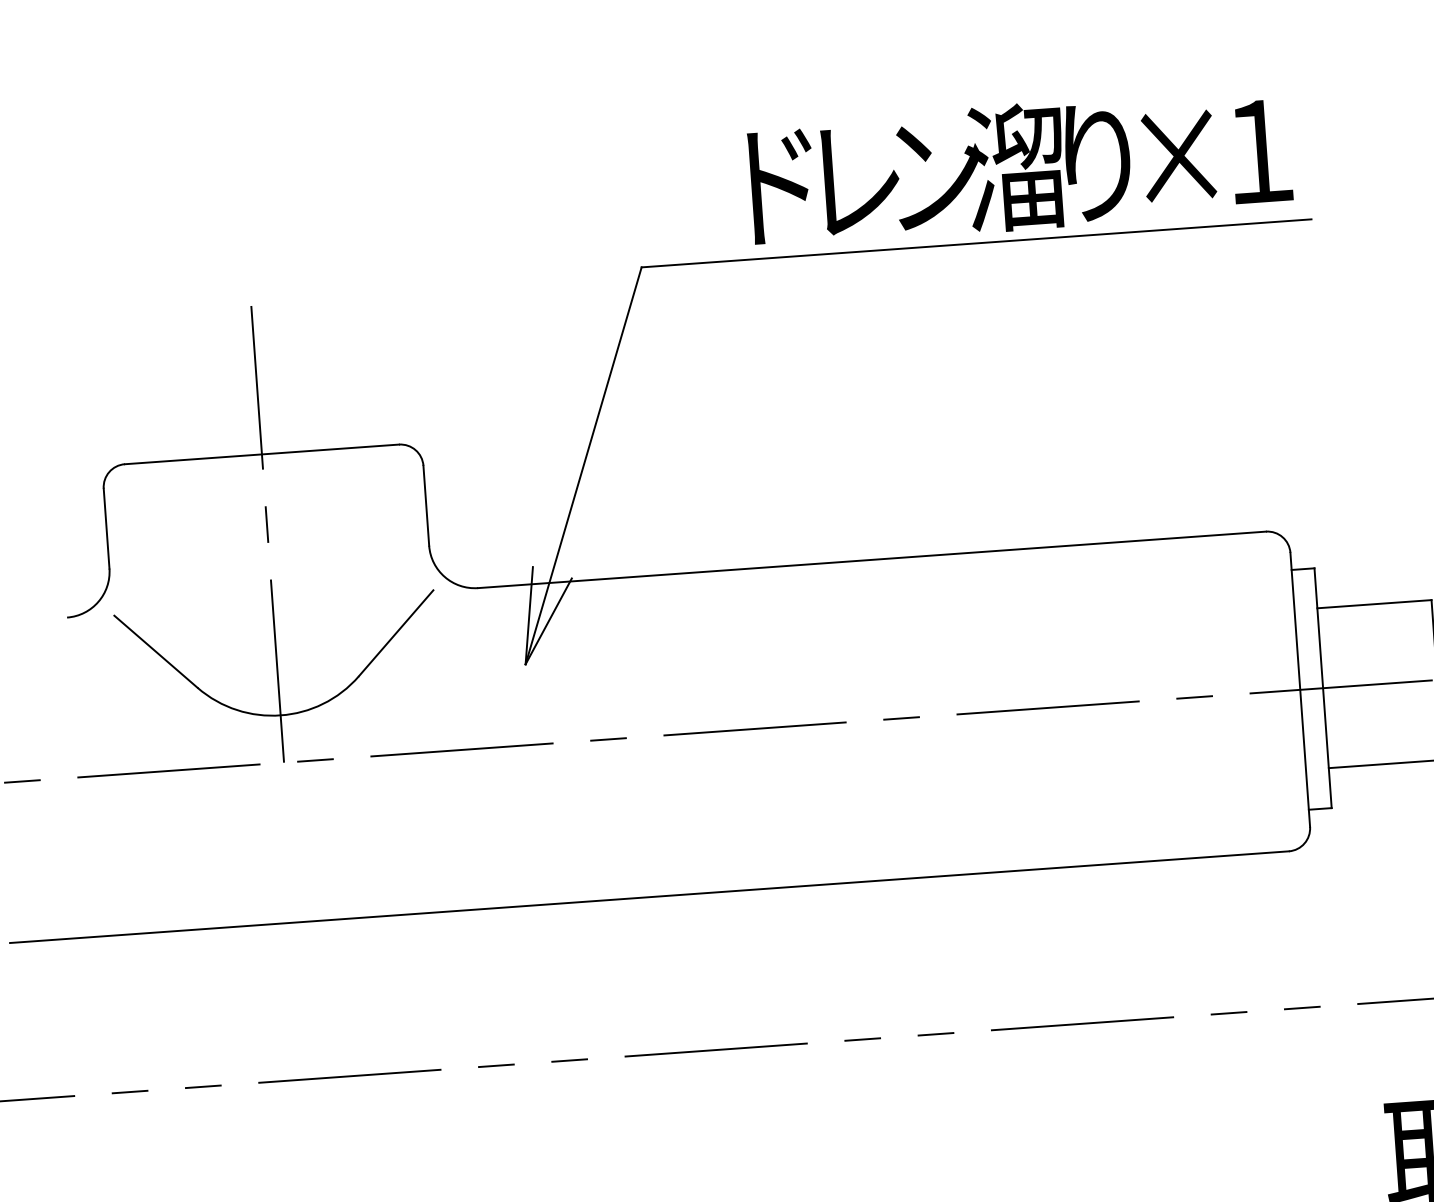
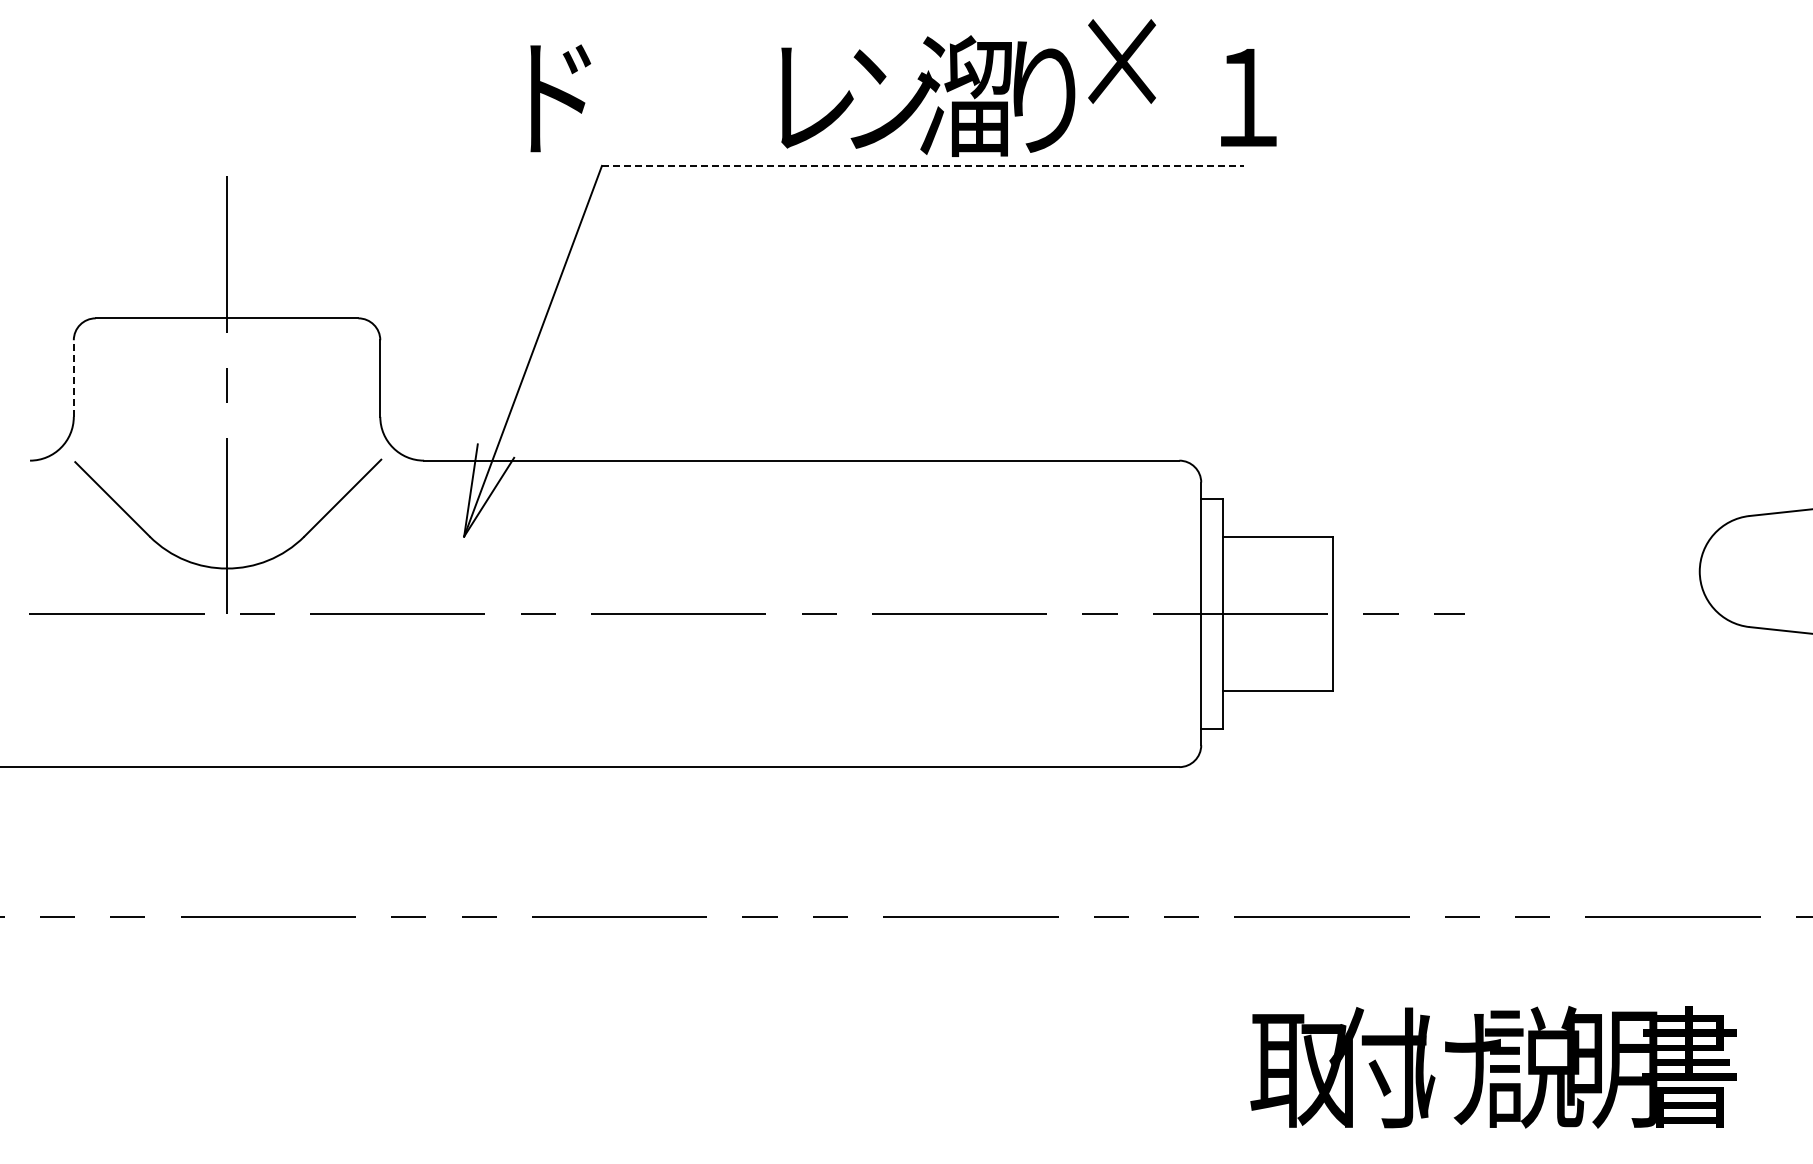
text: (1260, 151) -> (1248, 97), moved
text: (1178, 156) -> (1121, 61), moved
text: (782, 186) -> (560, 98), moved
line: (976, 242) -> (923, 165), solid -> dashed
line: (106, 528) -> (73, 378), solid -> dashed

